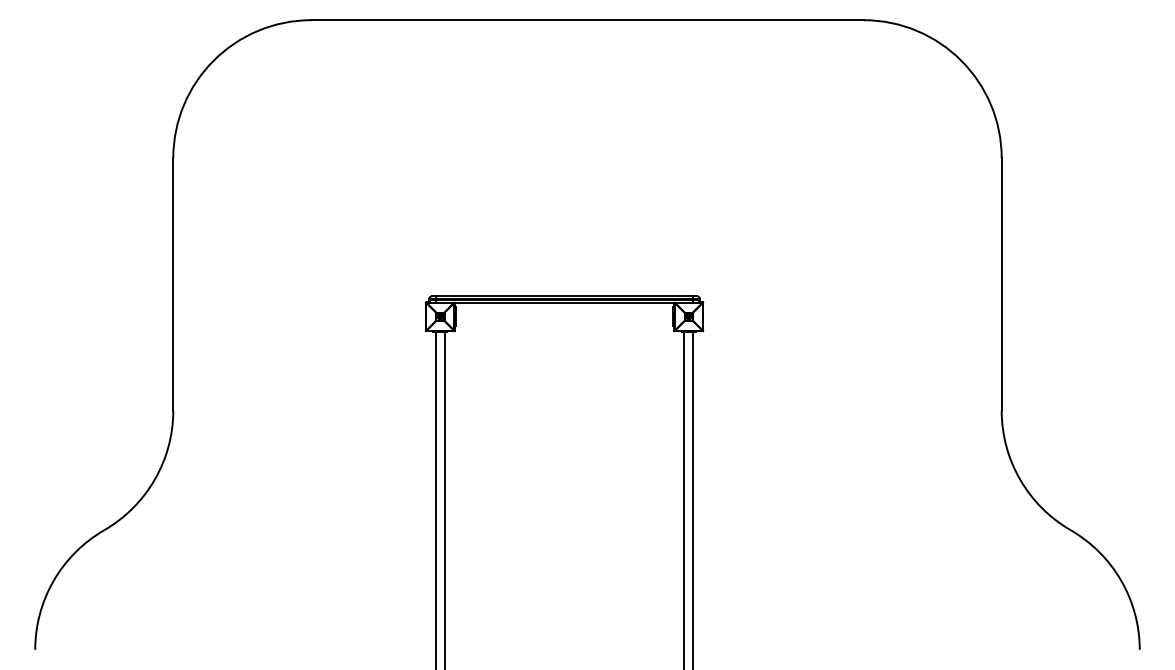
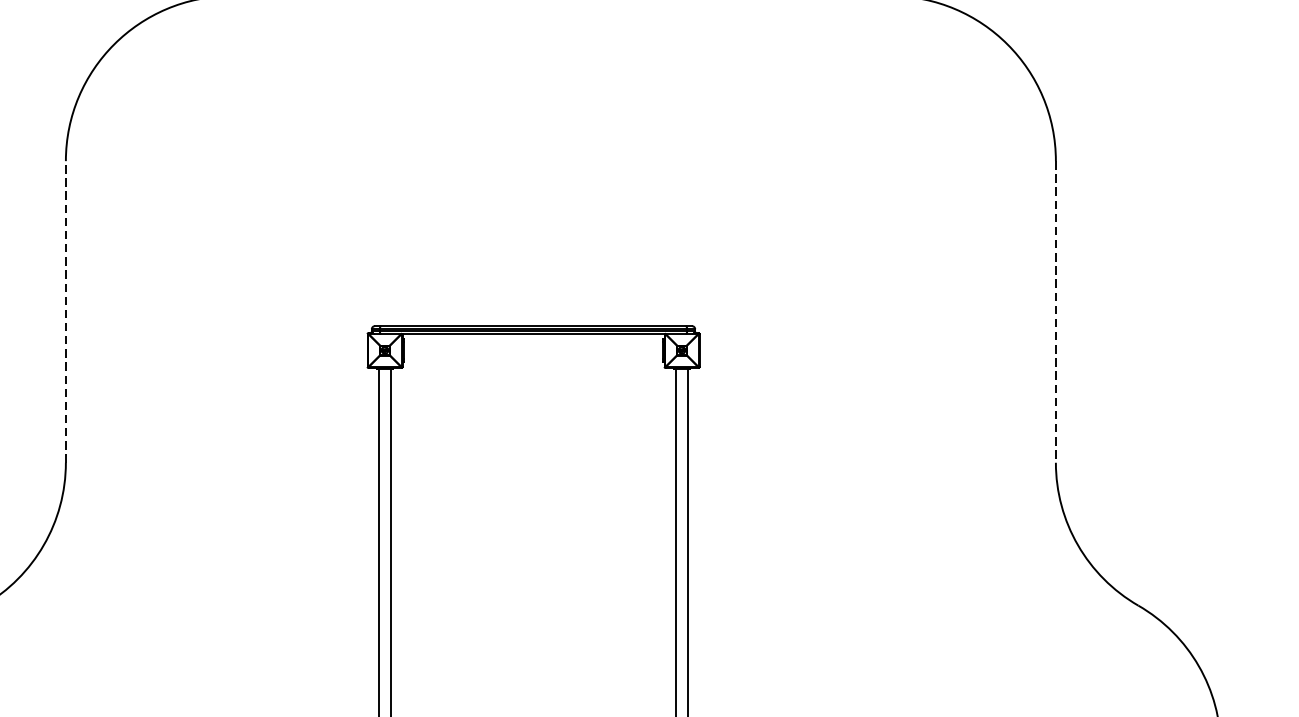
line: (173, 283) -> (66, 310), solid -> dashed
line: (1001, 284) -> (1055, 311), solid -> dashed

